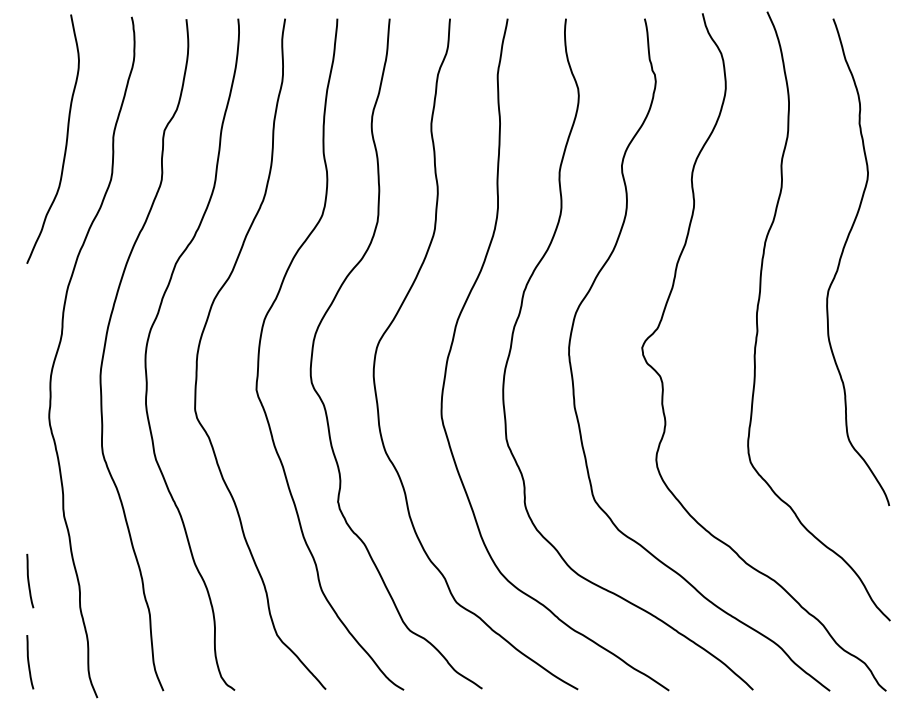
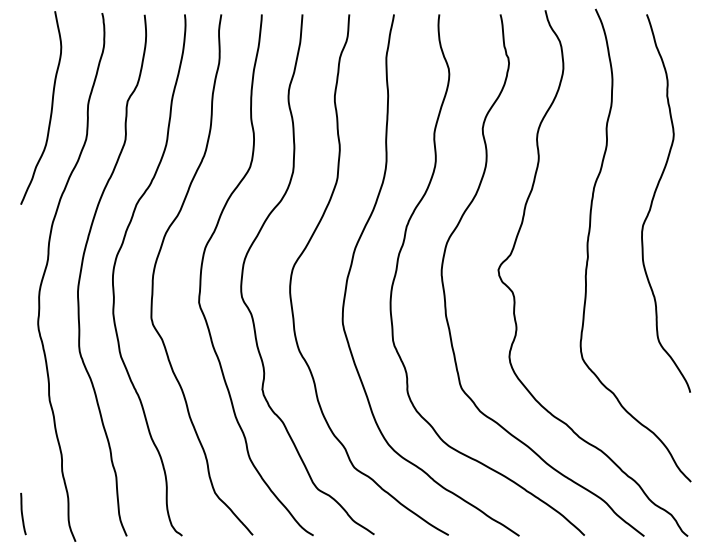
curve: (29, 580) -> (22, 450), removed

